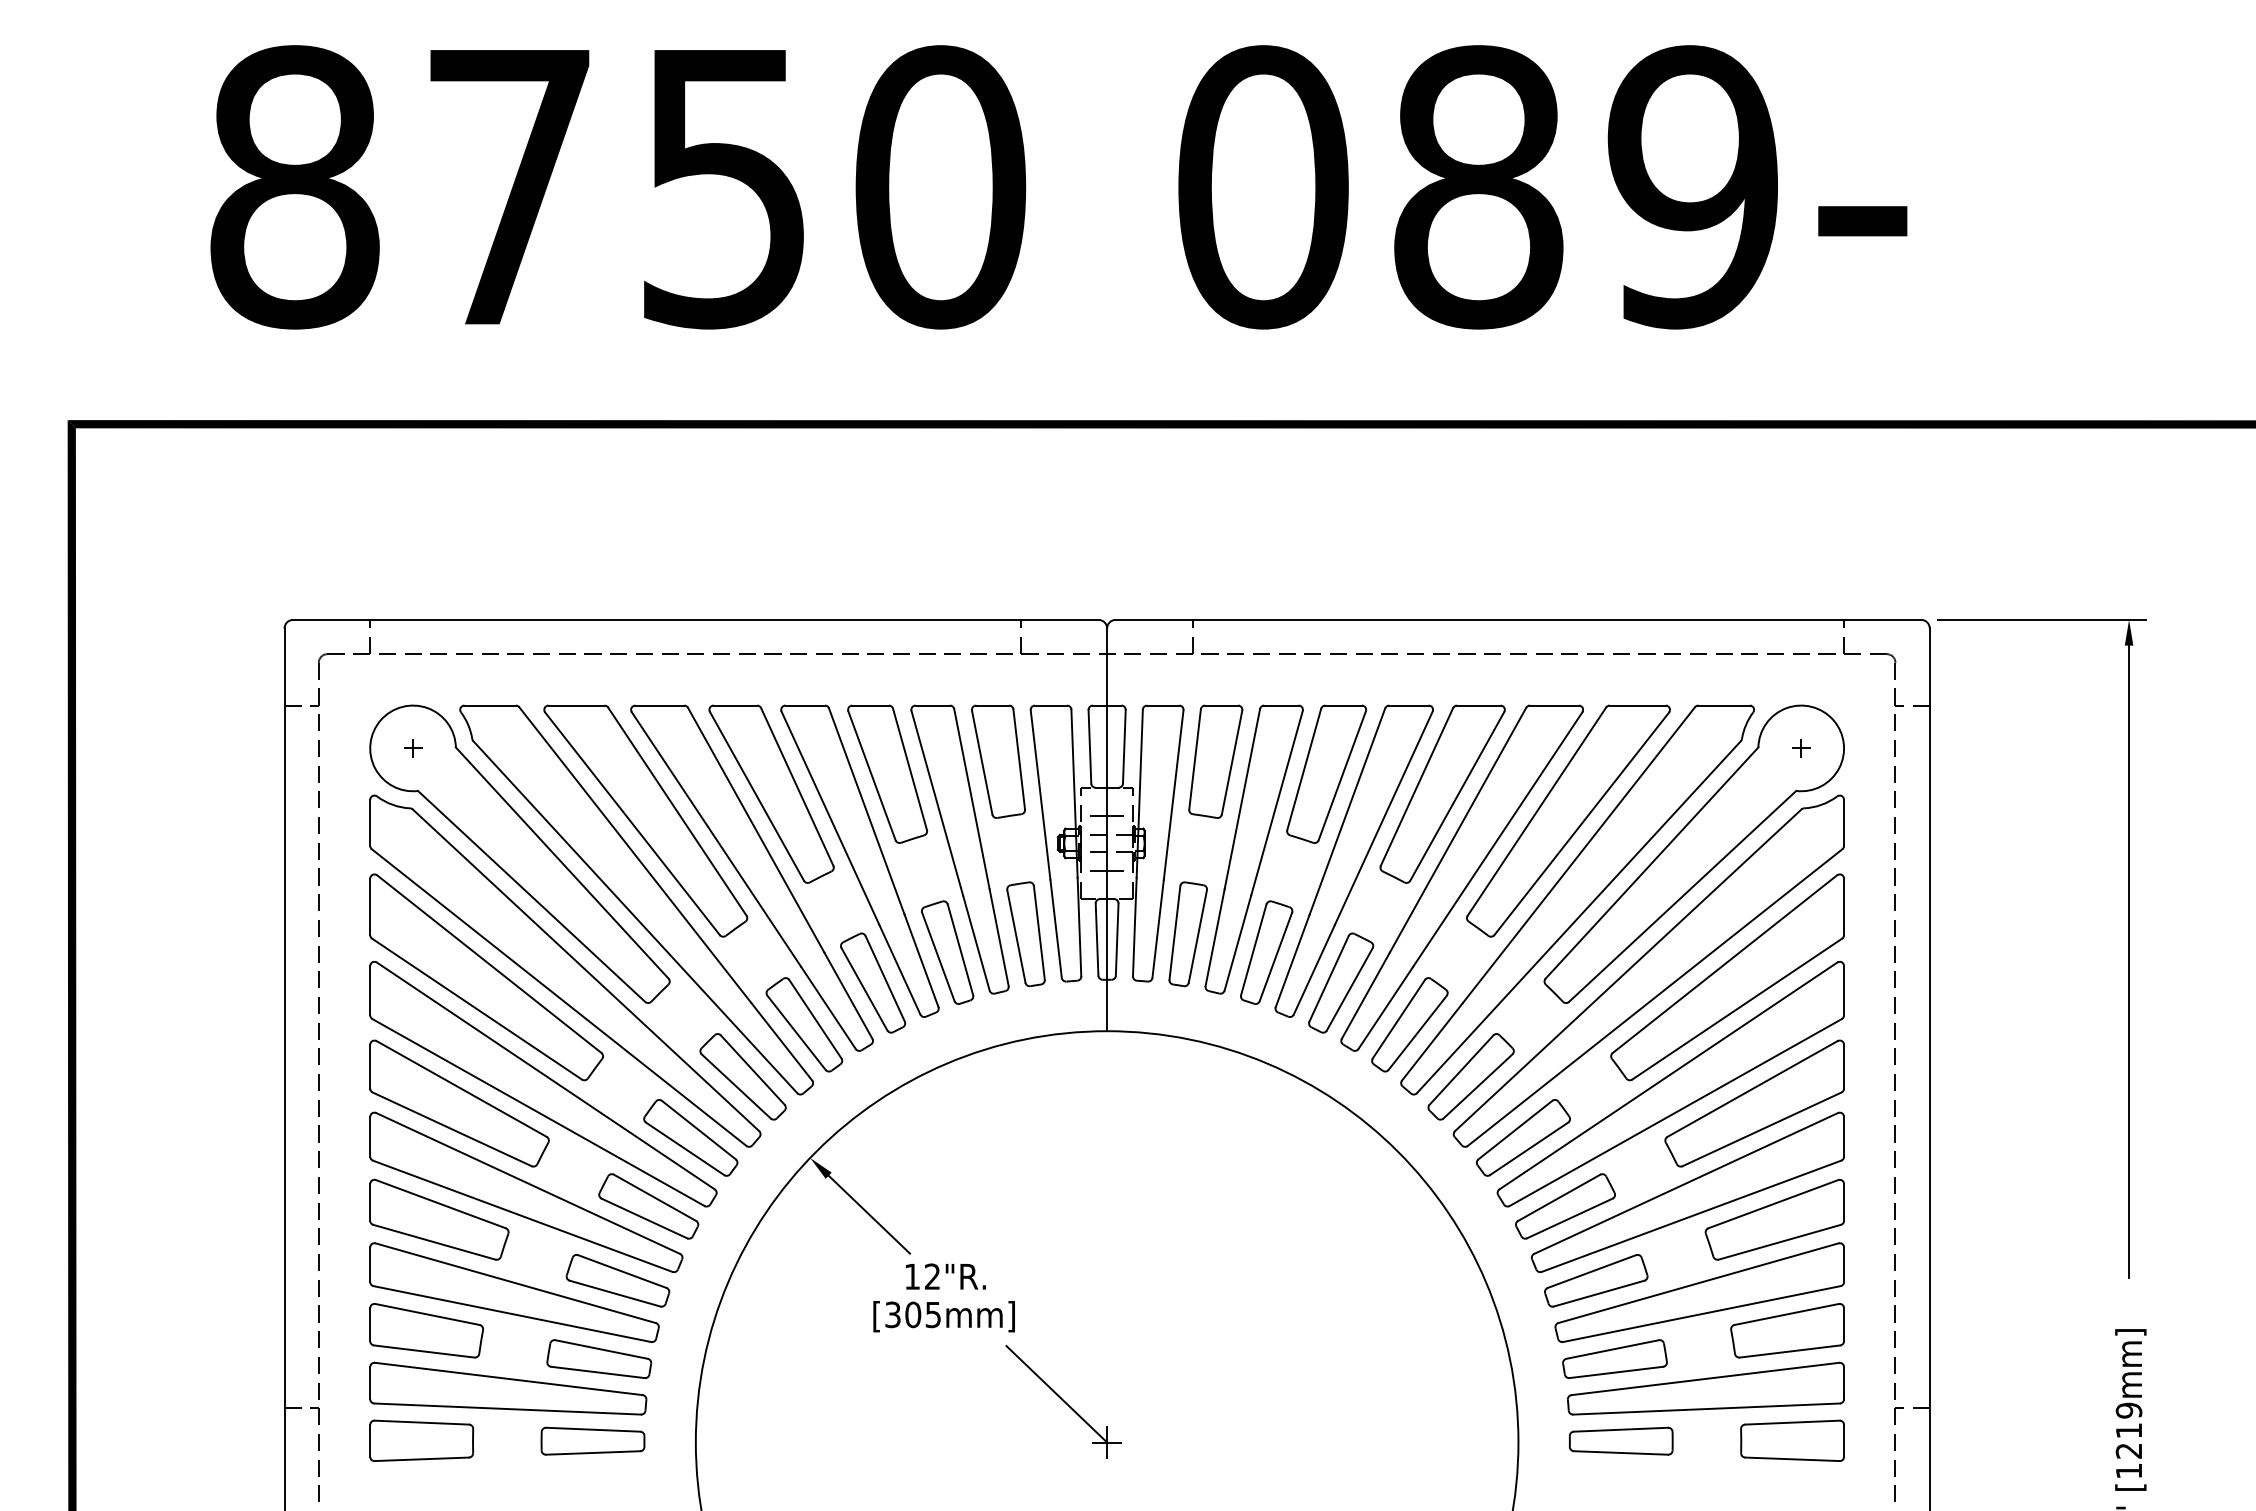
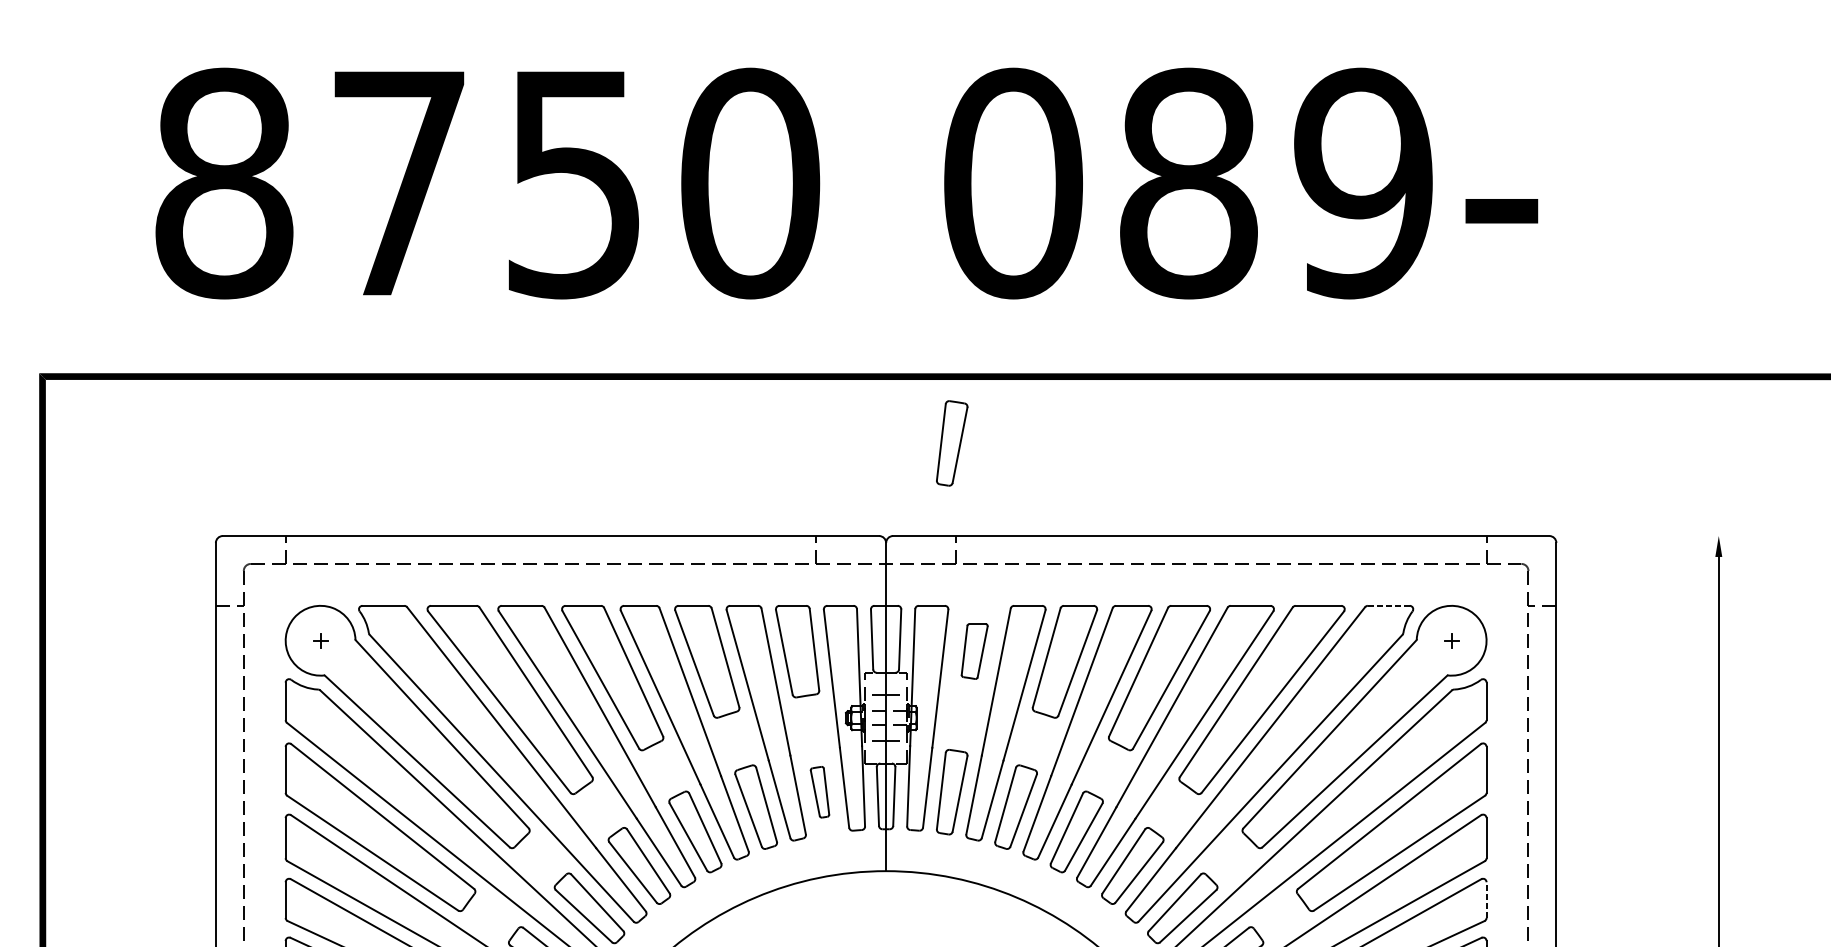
part: (1187, 506) -> (951, 443), added
line: (2042, 619) -> (1648, 535), removed
line: (1724, 705) -> (1389, 605), solid -> dashed
part: (1215, 761) -> (974, 651), size x0.6
part: (1025, 934) -> (819, 792), size x0.6
line: (1844, 1066) -> (1486, 899), solid -> dashed

